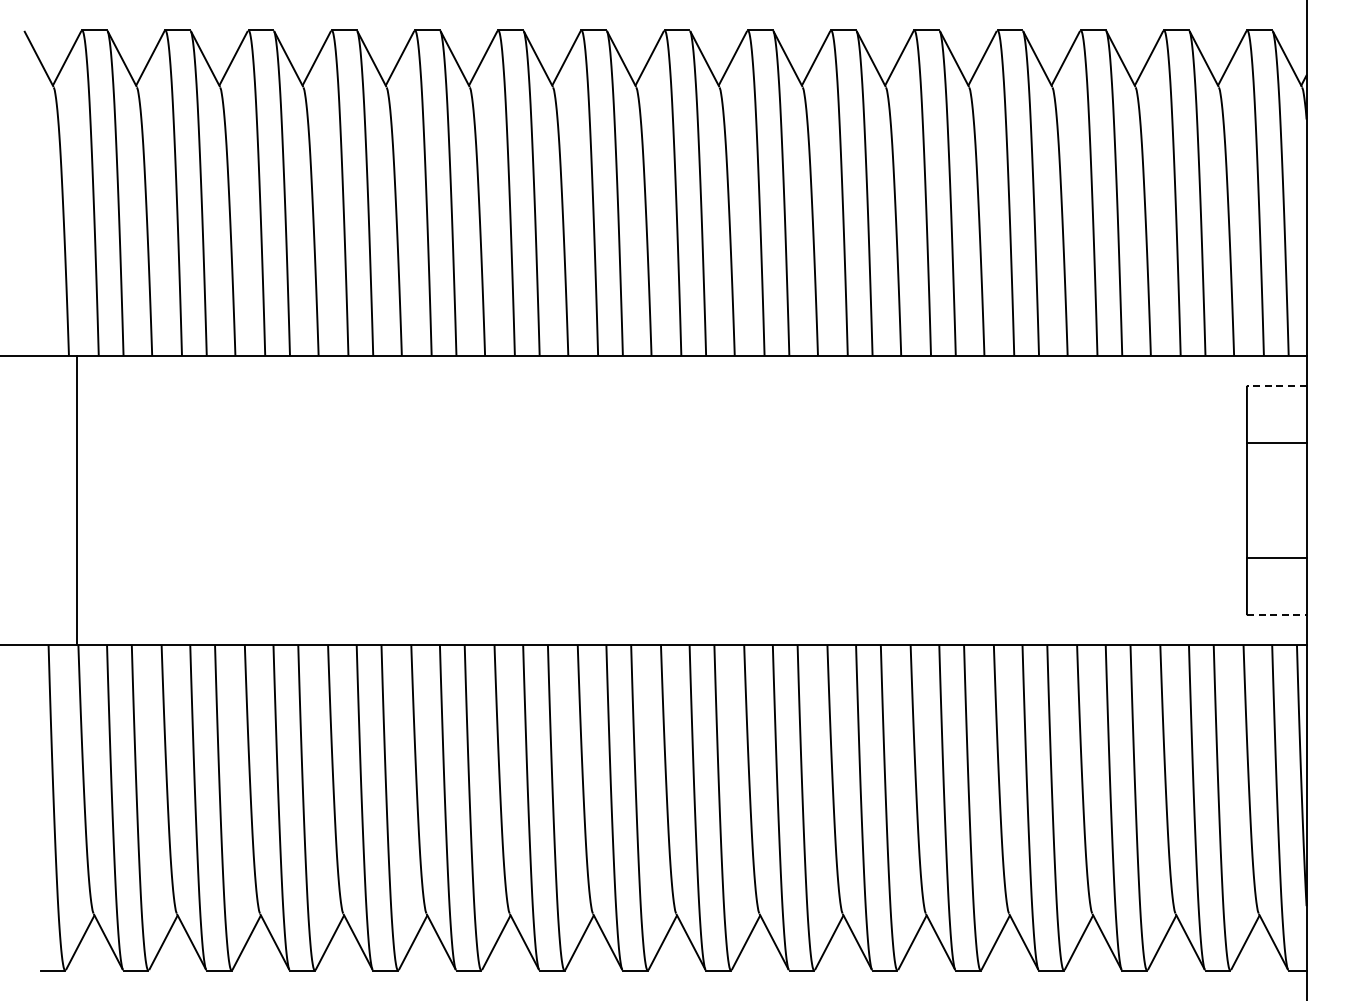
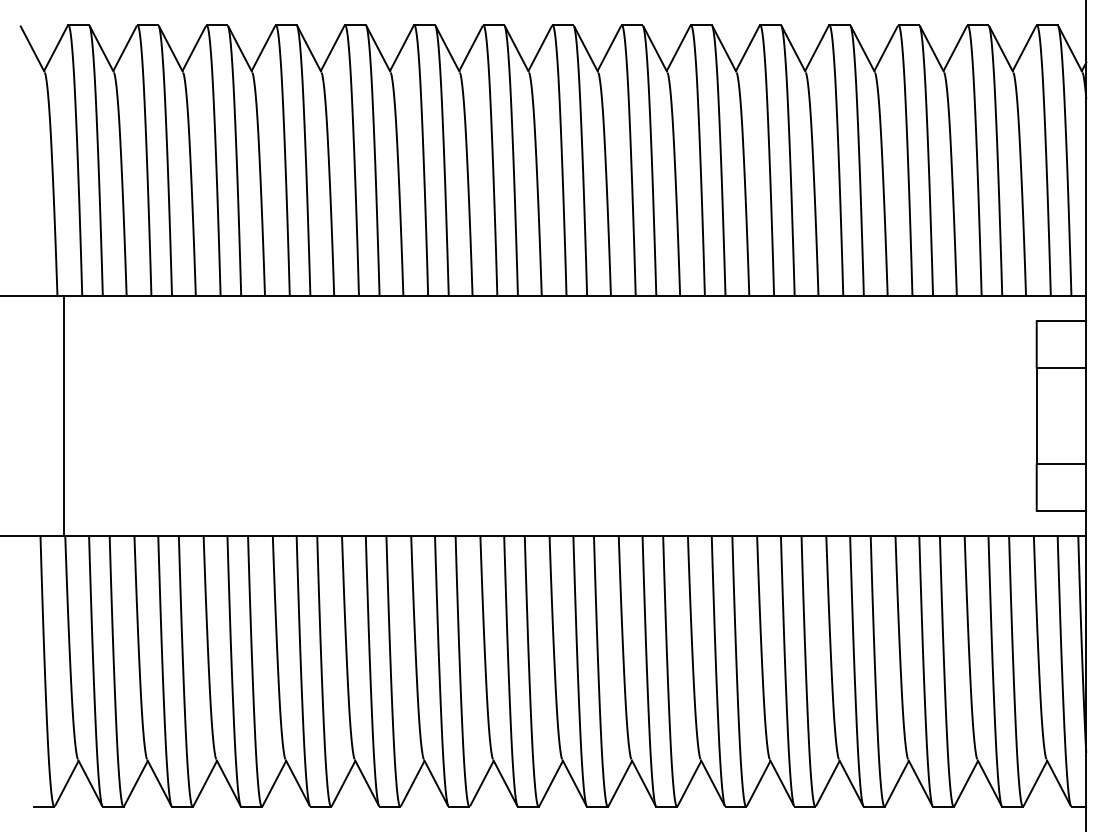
line: (1276, 385) -> (1061, 320), dashed -> solid
line: (1276, 615) -> (1061, 511), dashed -> solid

